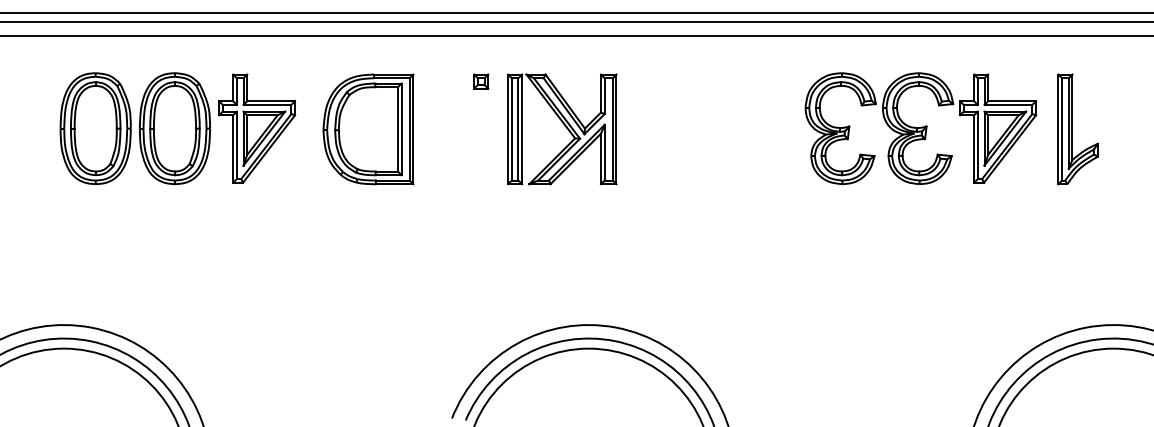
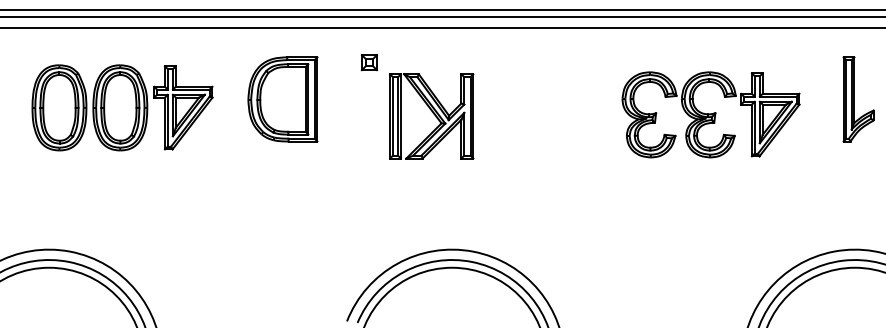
part: (481, 81) -> (369, 62), size x1.4
part: (177, 128) -> (122, 107), moved
part: (920, 128) -> (710, 114), moved
part: (562, 129) -> (431, 116), moved
part: (1077, 129) -> (858, 99), moved

